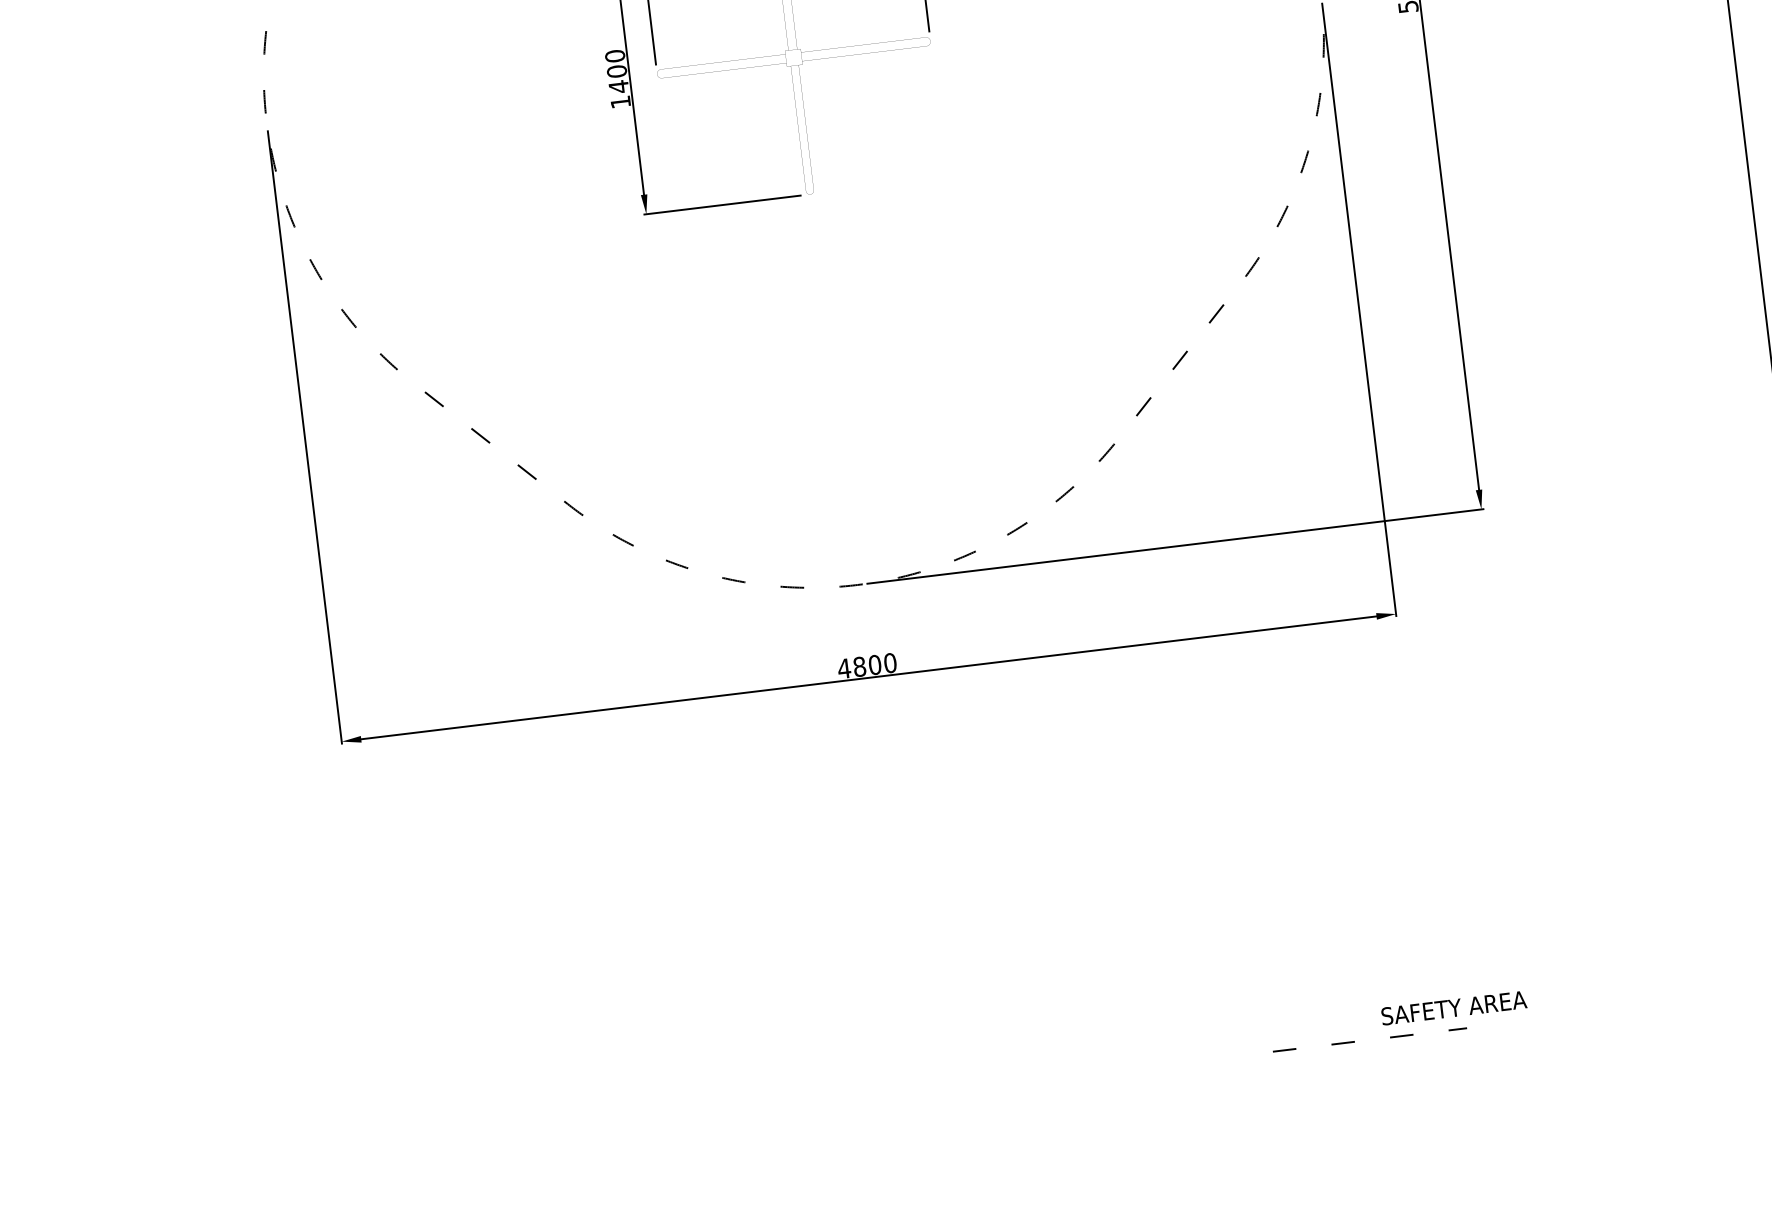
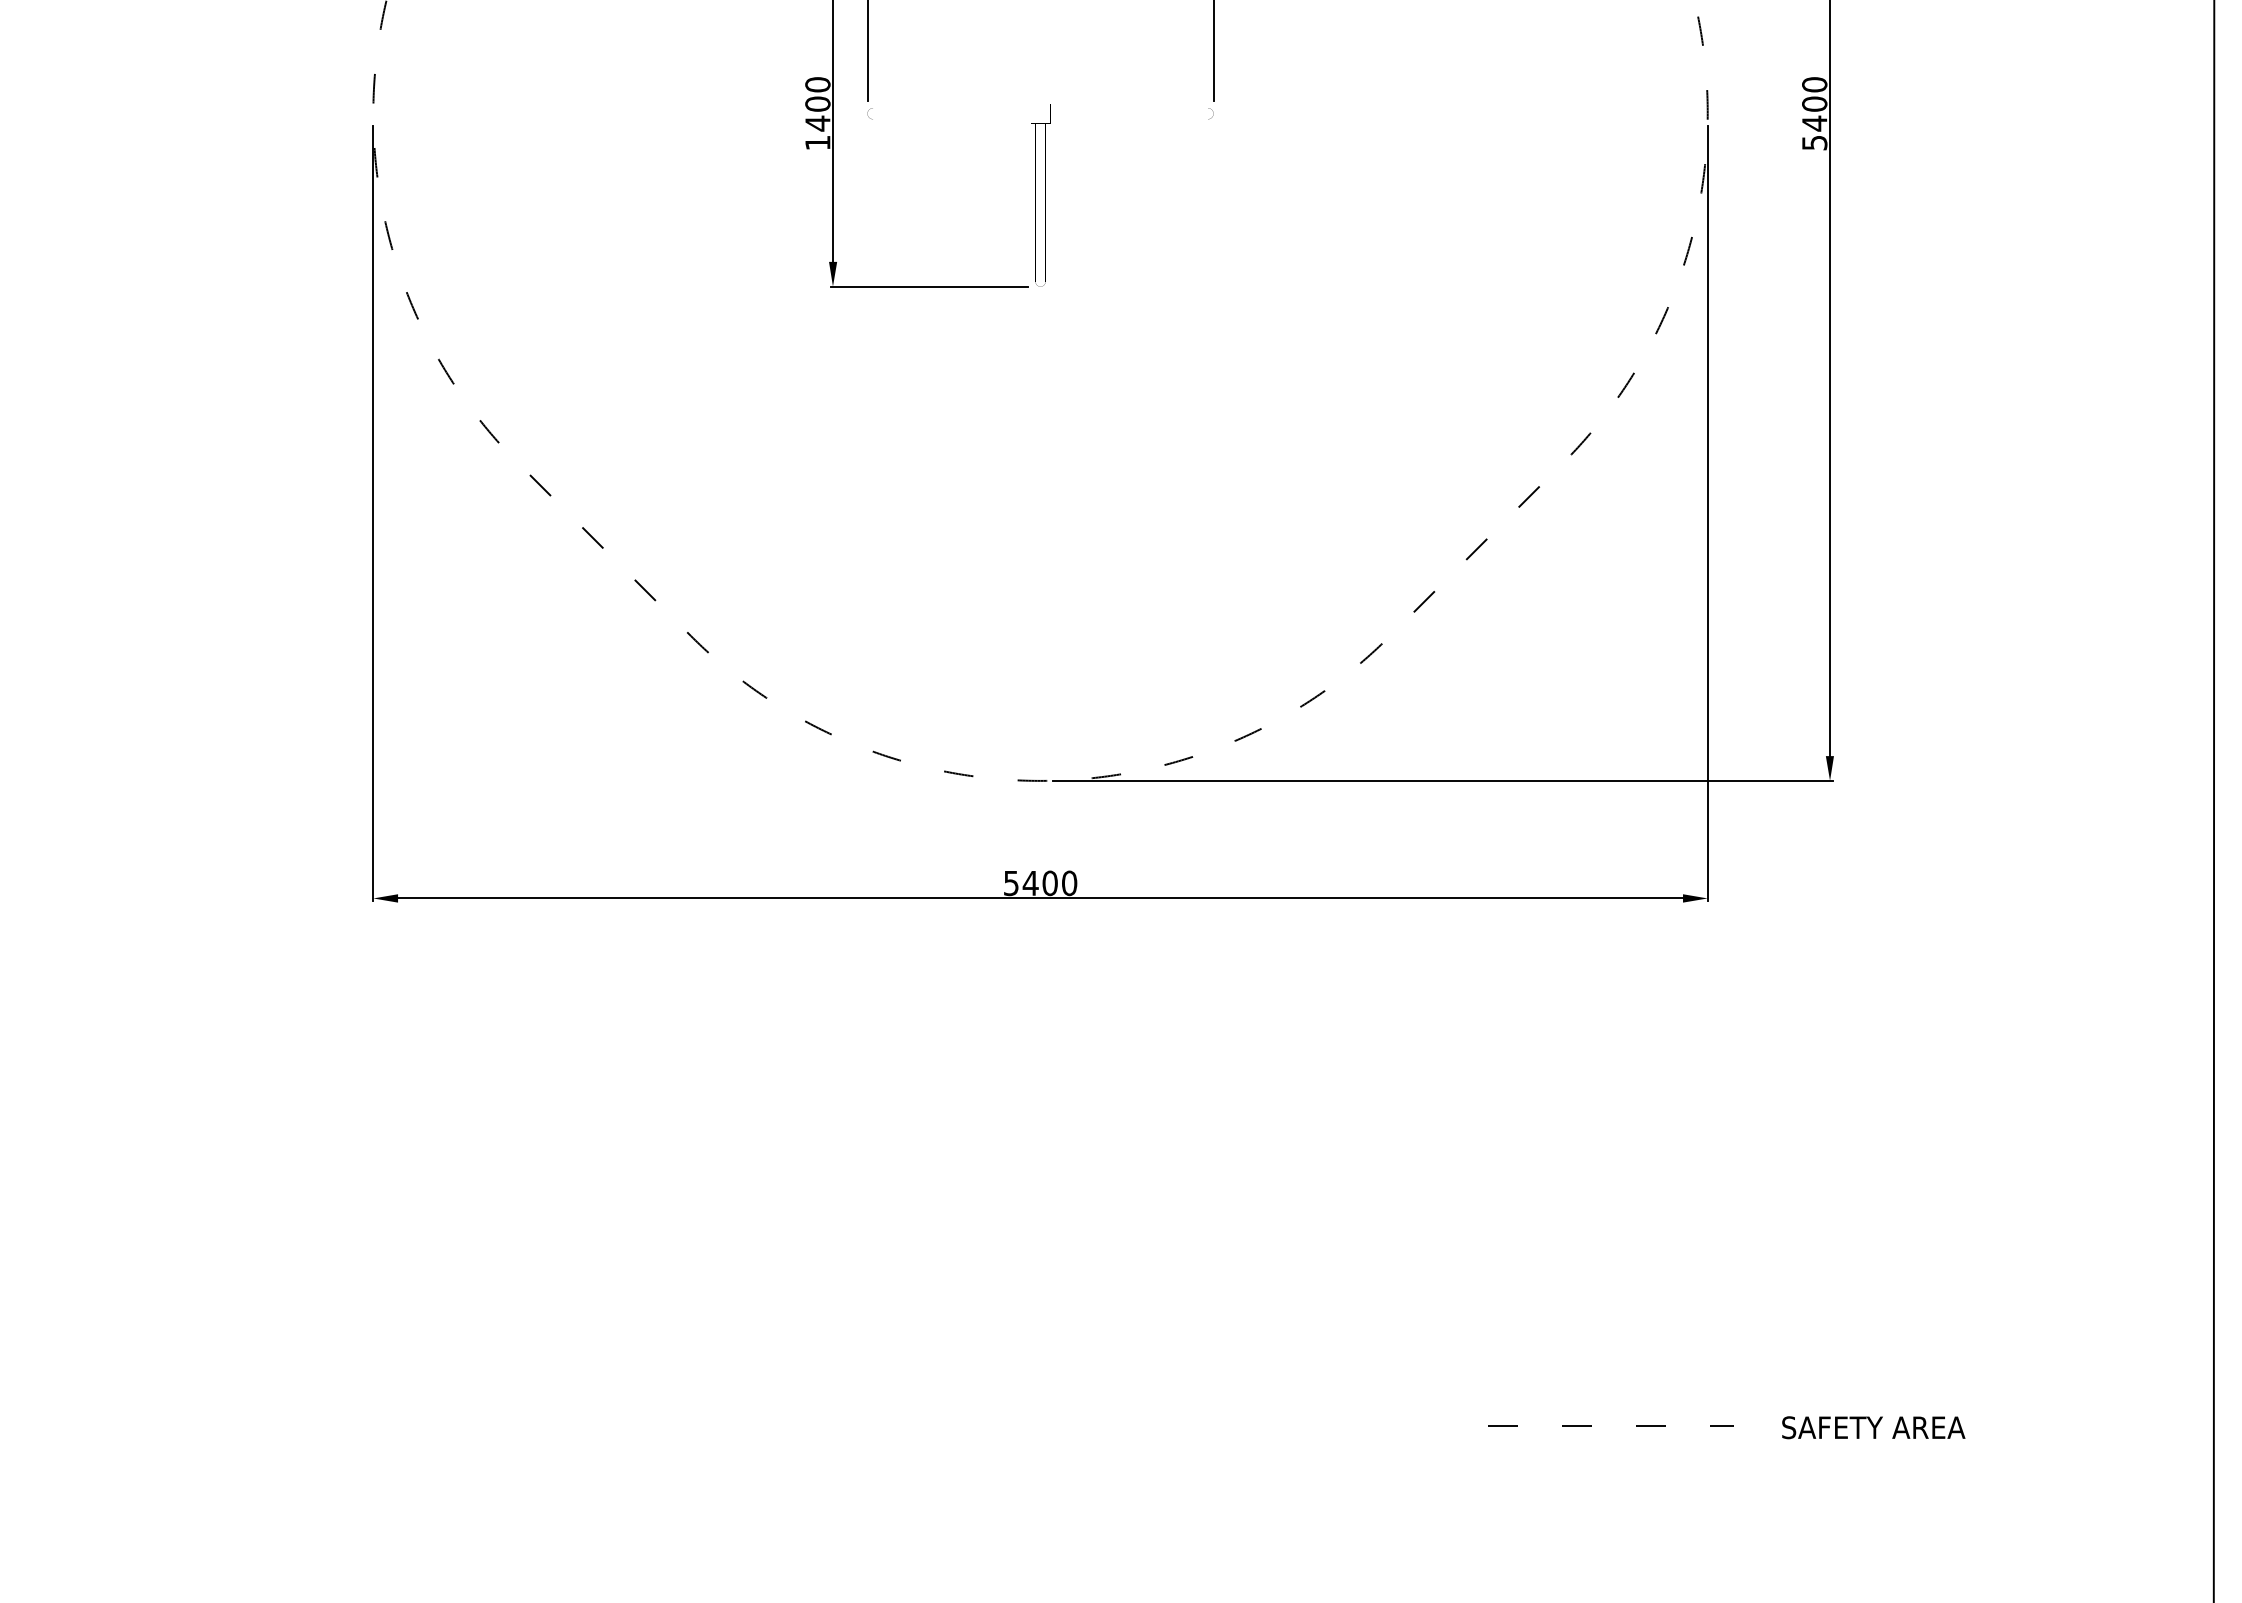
text: (851, 667) -> (1020, 883), 4800 -> 5400
text: (1453, 1007) -> (1873, 1427), moved

